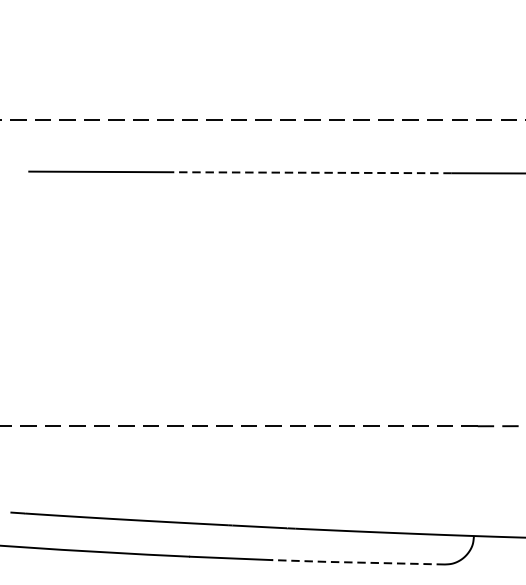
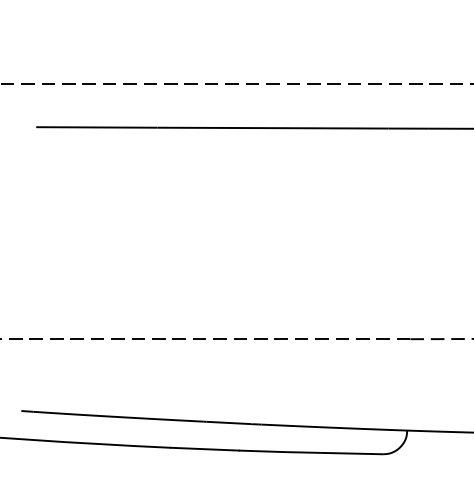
line: (313, 173) -> (273, 128), dashed -> solid
line: (357, 562) -> (310, 452), dashed -> solid

